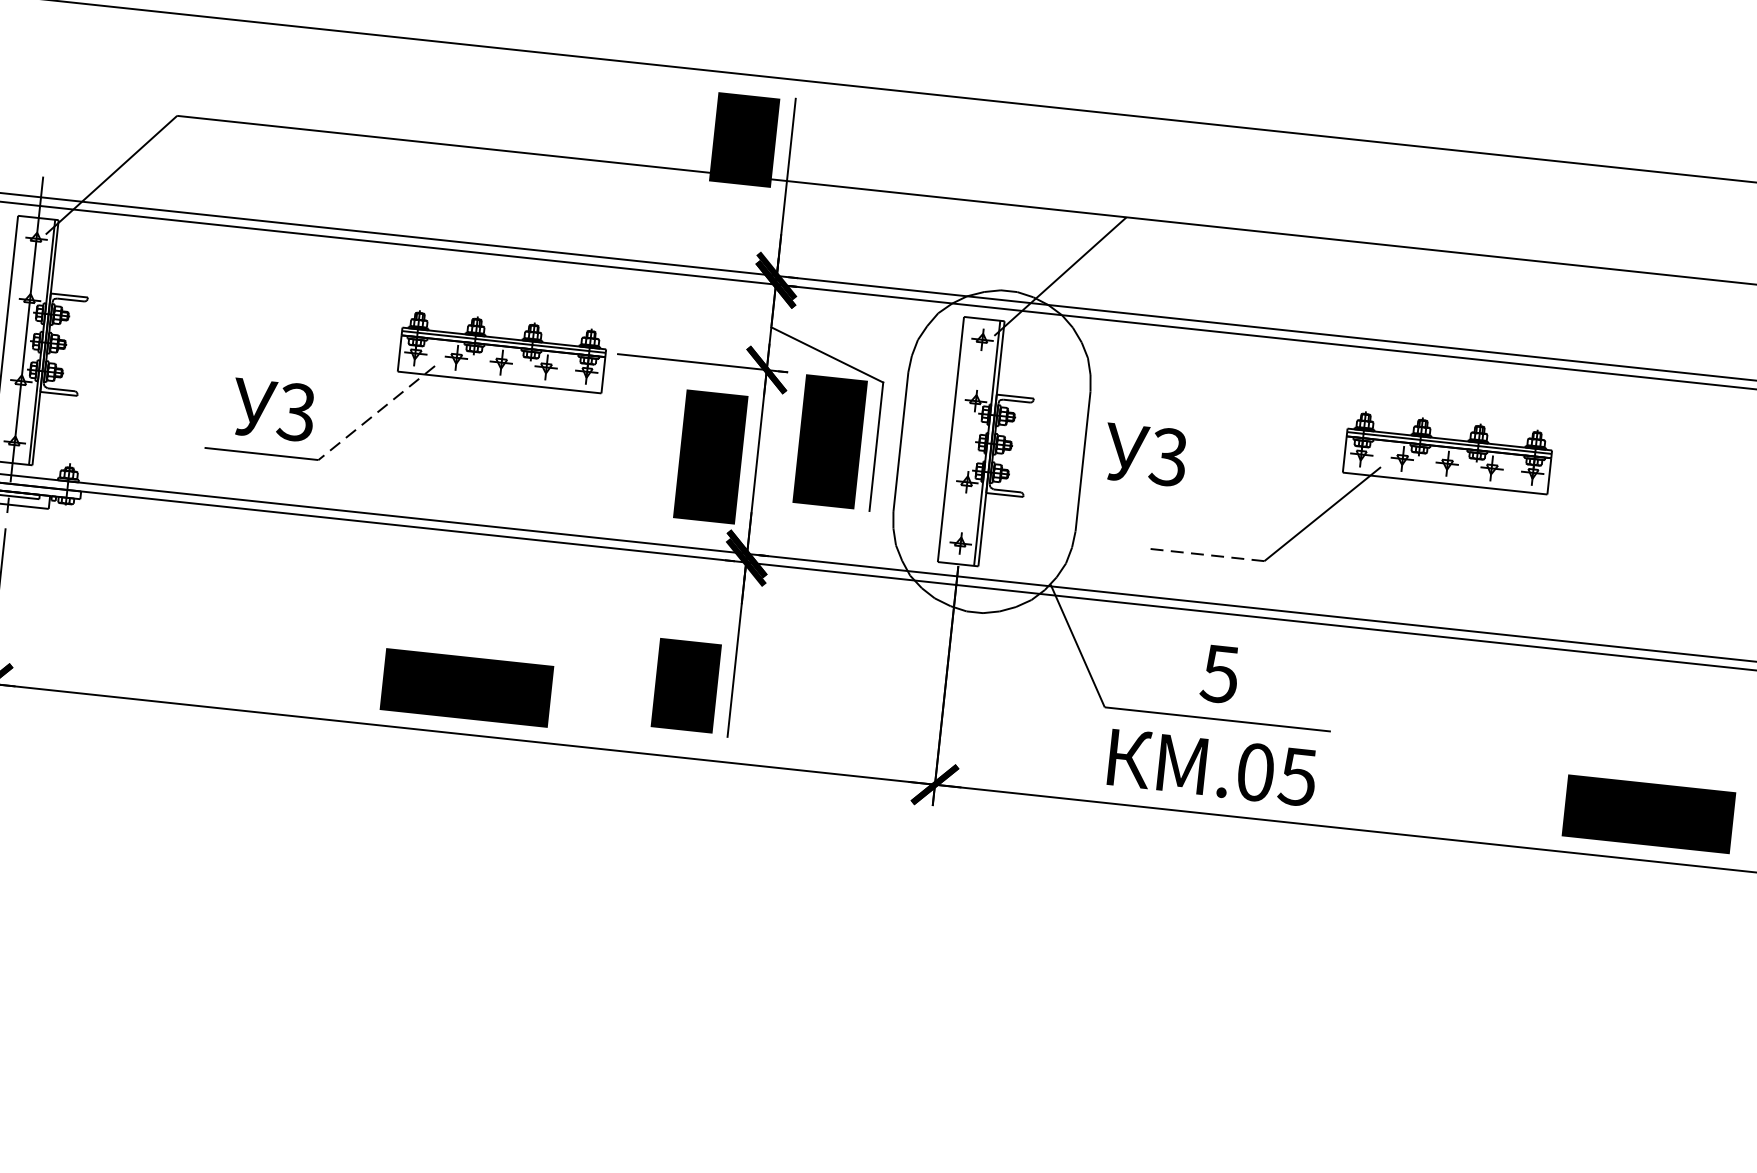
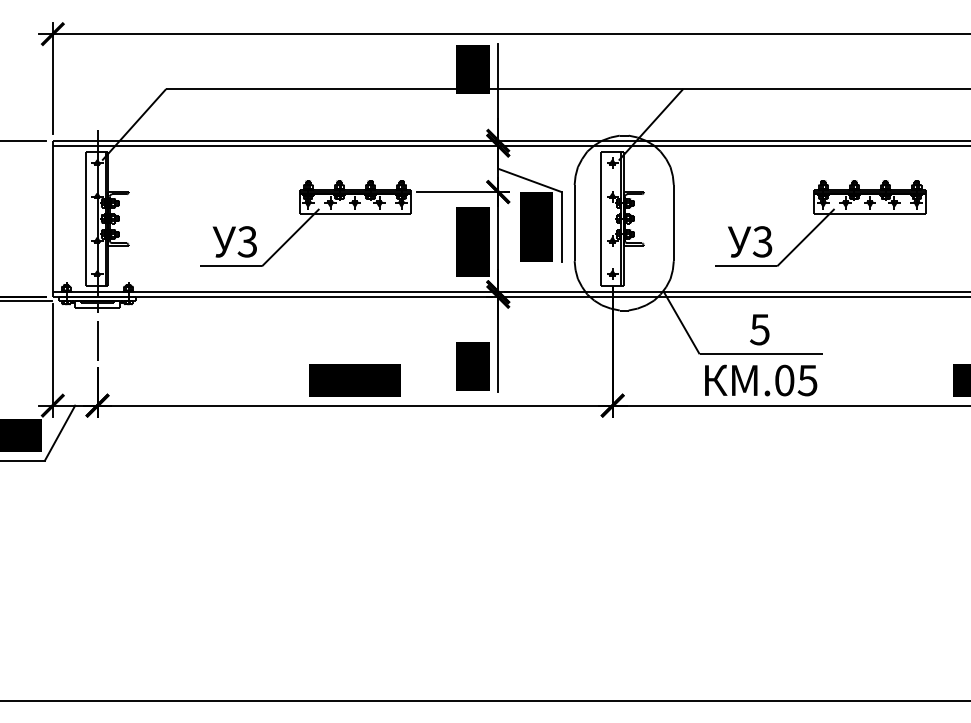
line: (376, 412) -> (290, 237), dashed -> solid
text: (1146, 454) -> (750, 241), moved
line: (1206, 555) -> (745, 266), dashed -> solid

